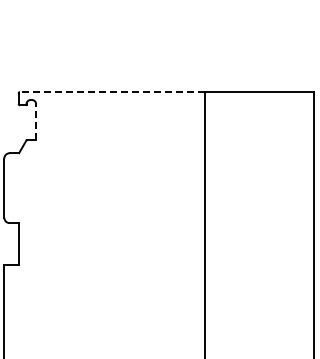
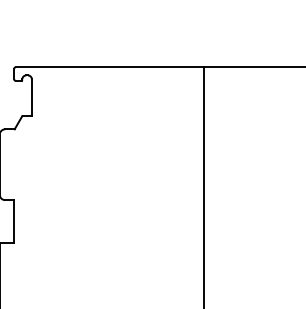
line: (112, 92) -> (109, 67), dashed -> solid
line: (36, 121) -> (32, 97), dashed -> solid

